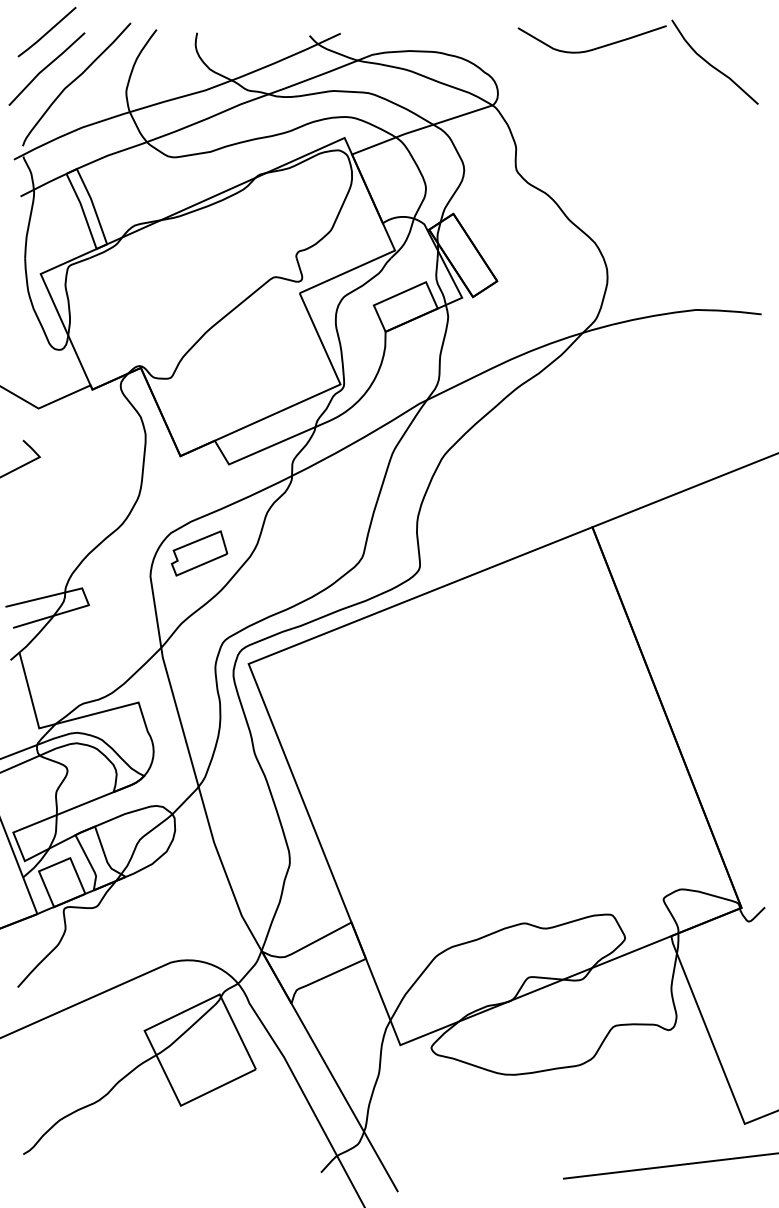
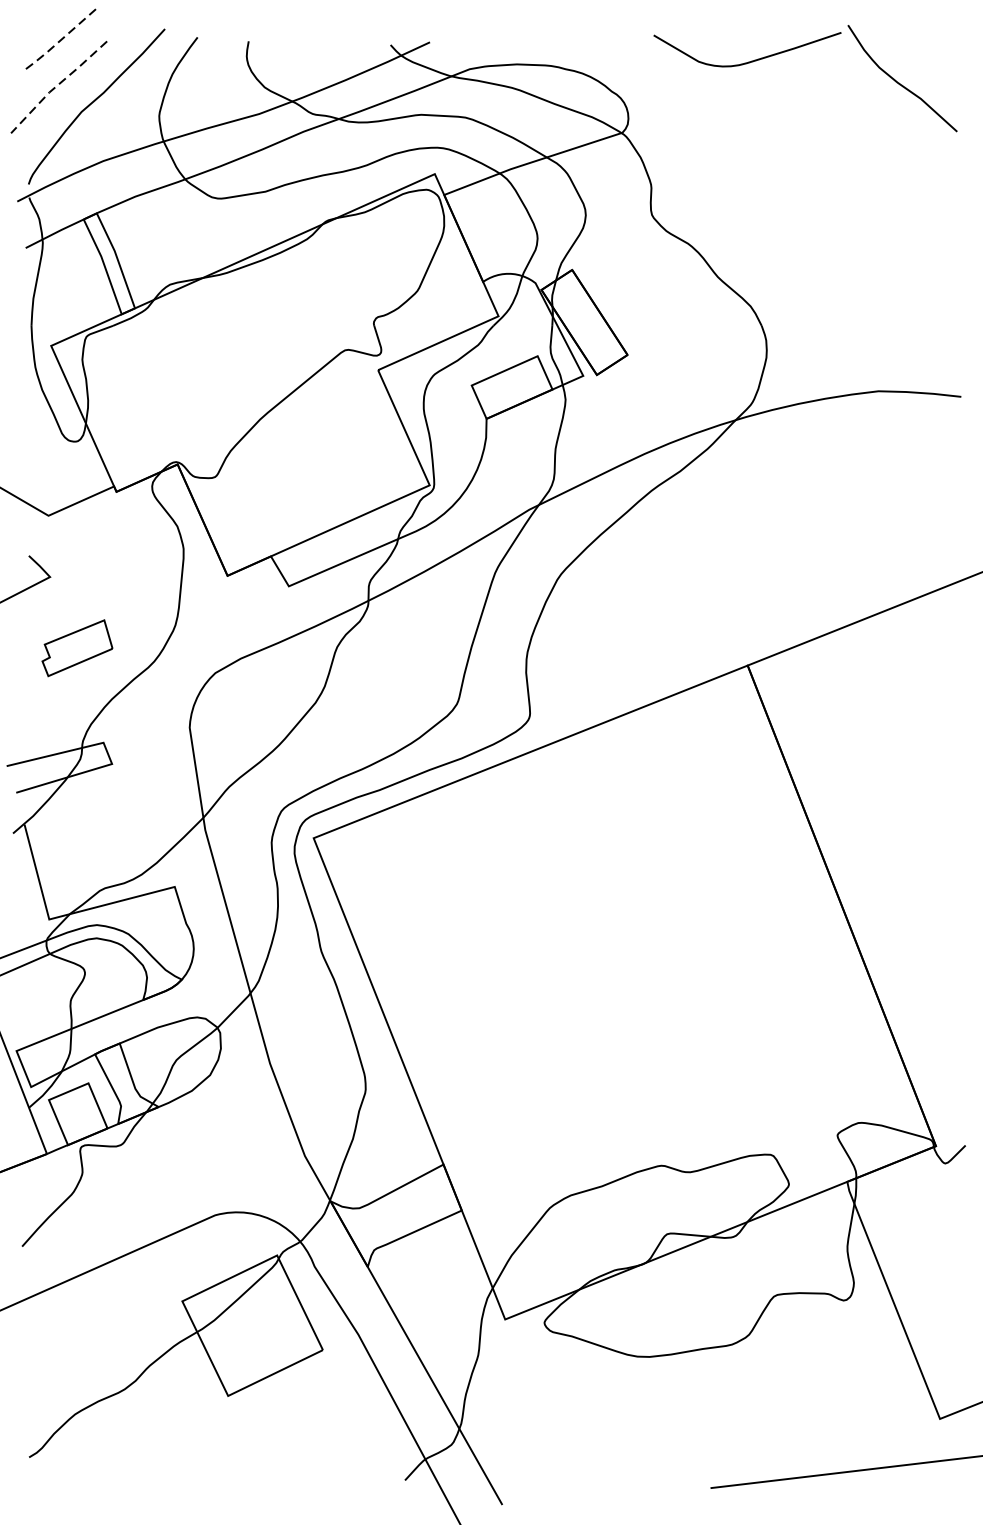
line: (46, 33) -> (58, 42), solid -> dashed
line: (45, 68) -> (57, 86), solid -> dashed
part: (199, 553) -> (77, 648), moved

